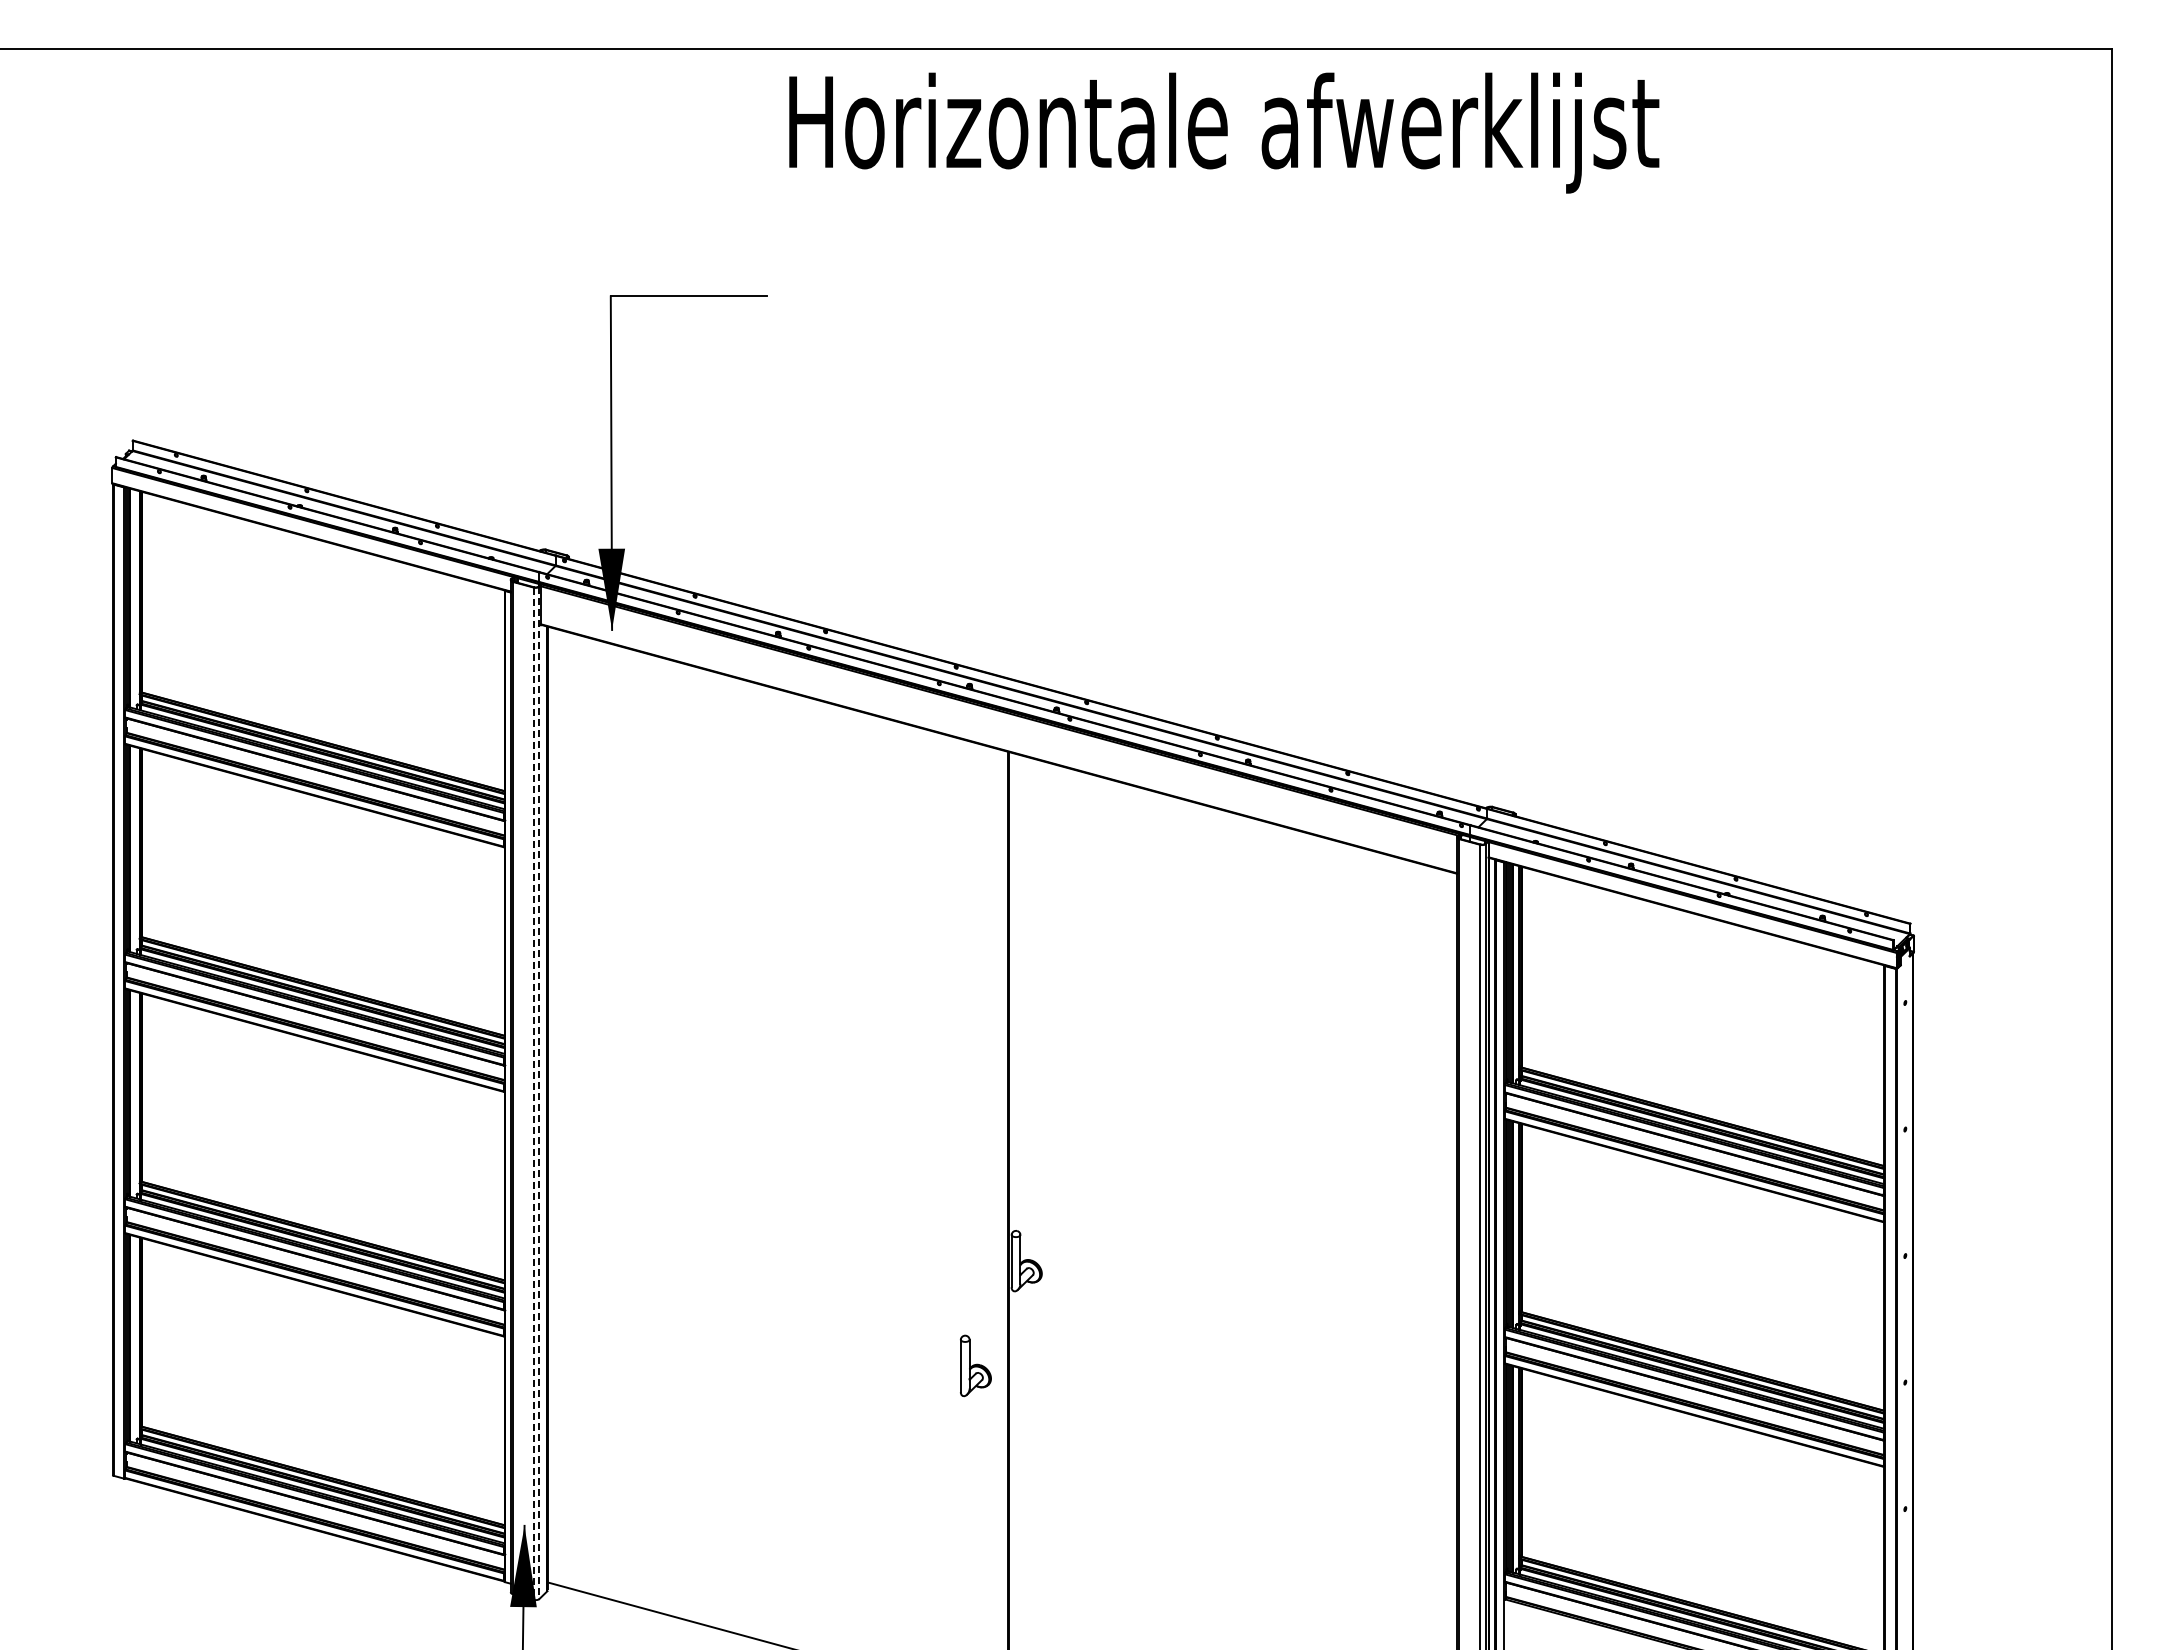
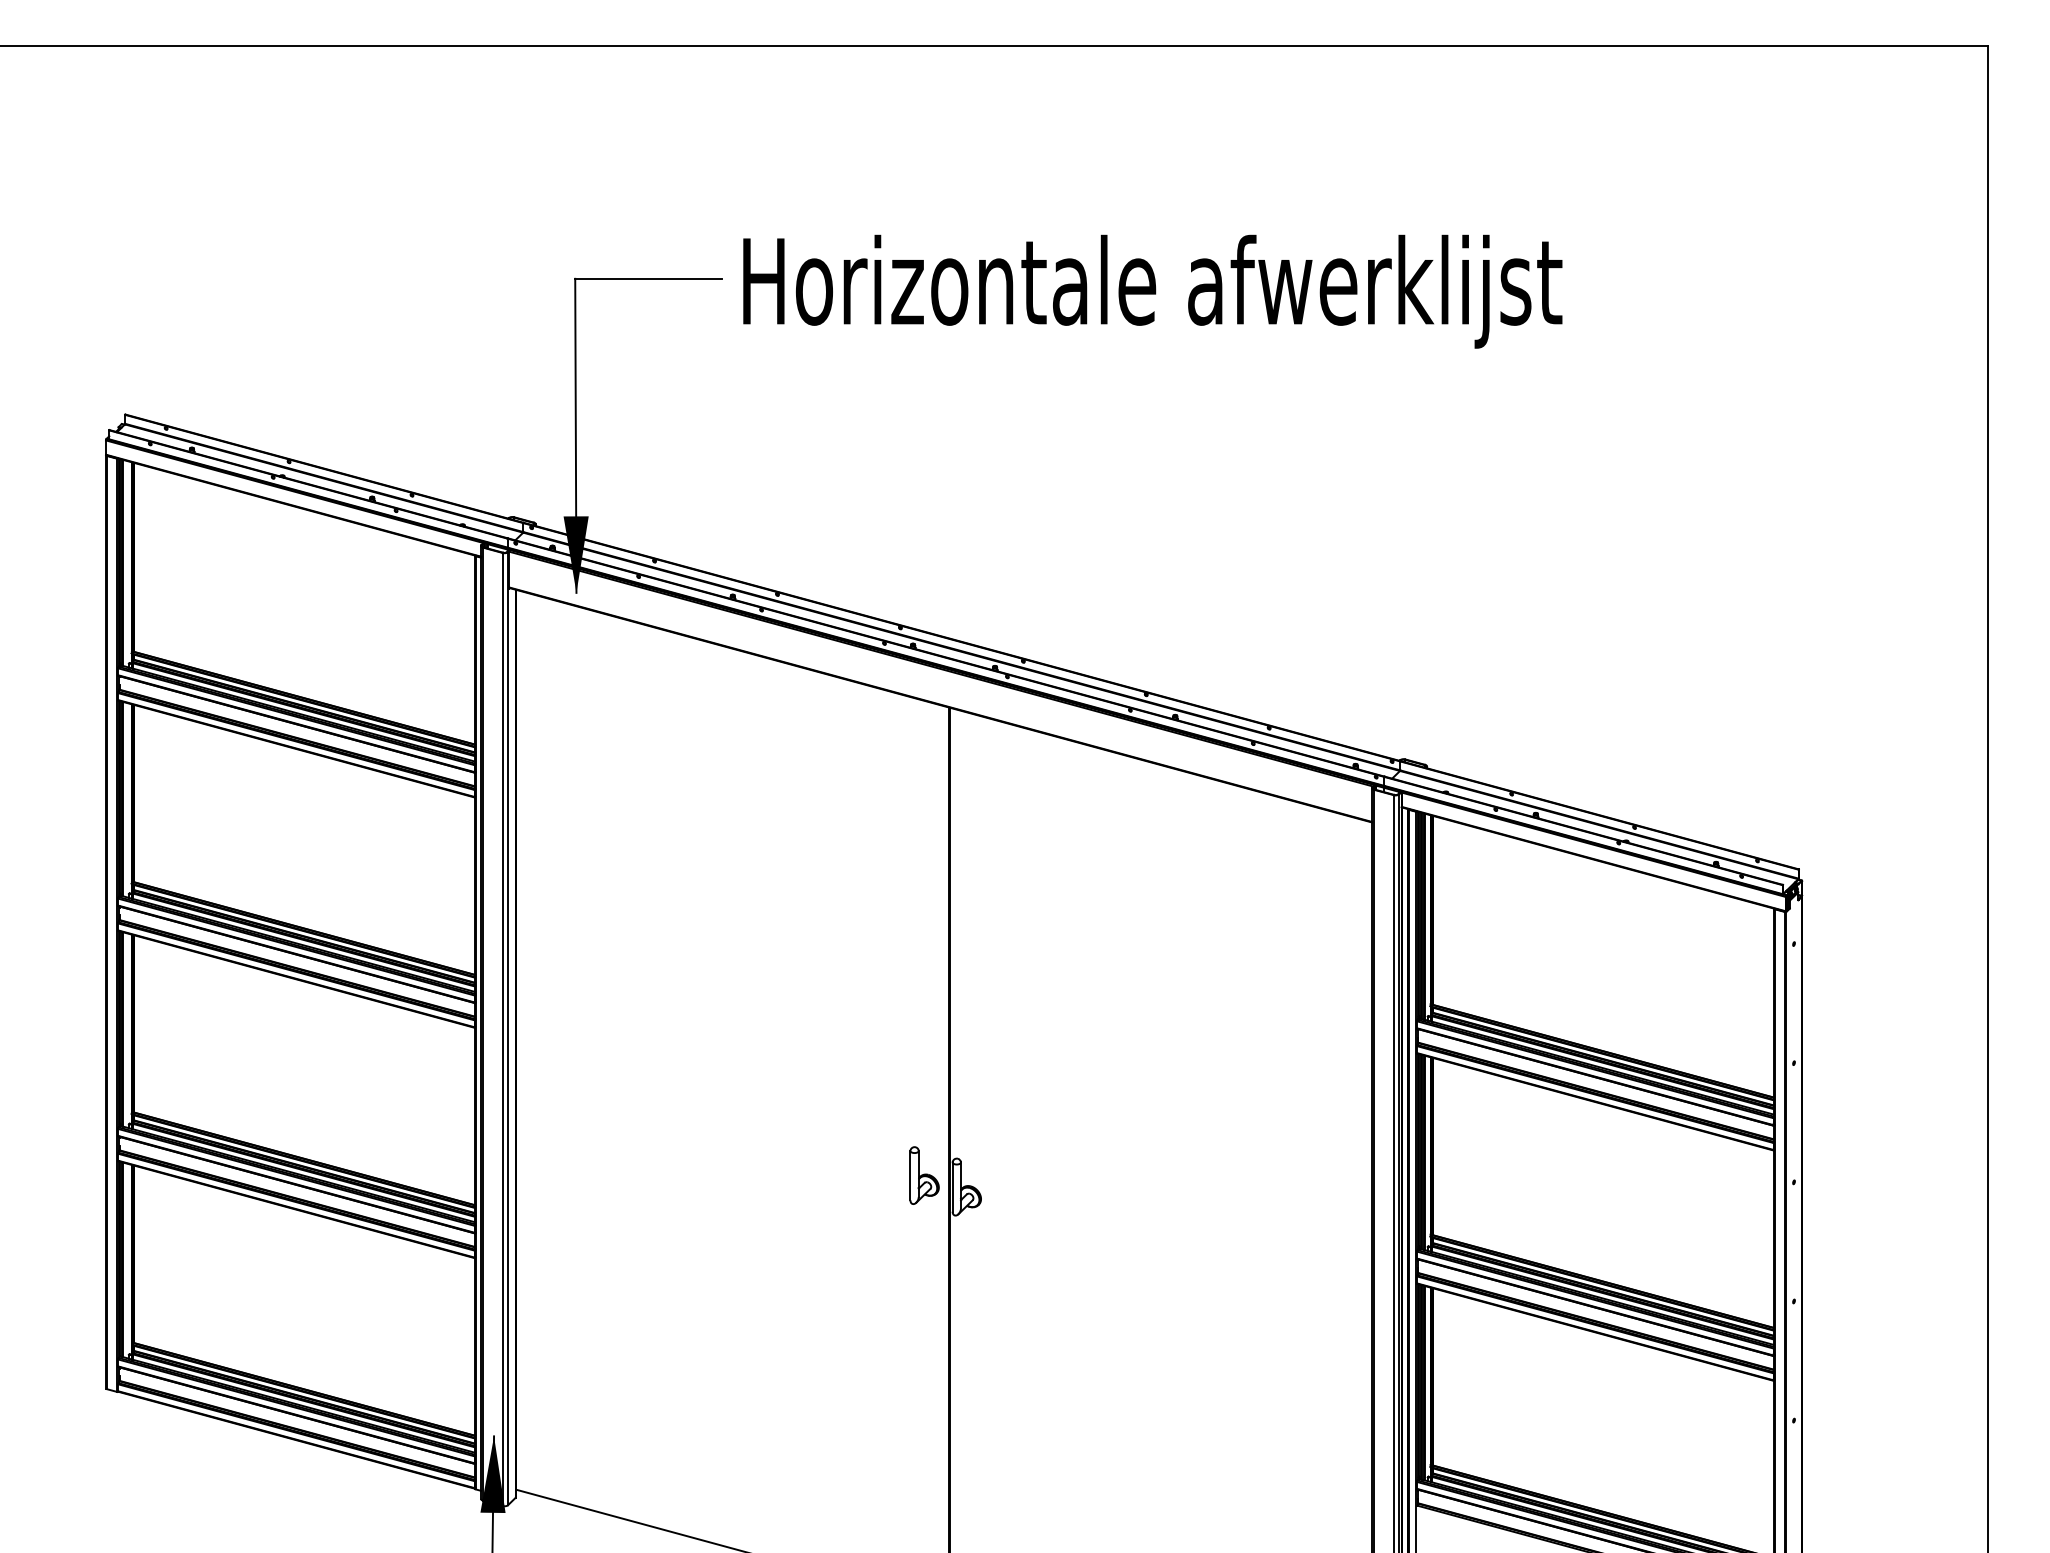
text: (1224, 132) -> (1153, 291), moved
line: (539, 1093) -> (508, 1029), dashed -> solid
line: (533, 1094) -> (502, 1030), dashed -> solid
part: (975, 1365) -> (924, 1175), moved

